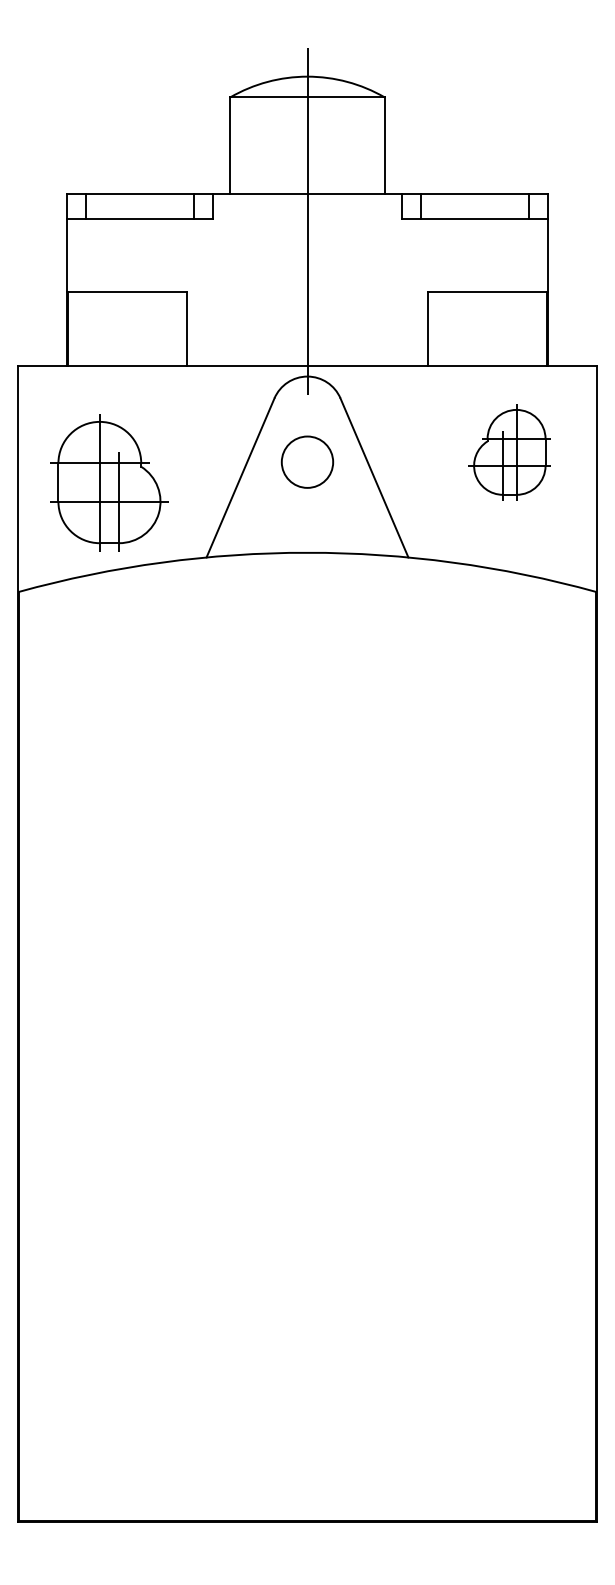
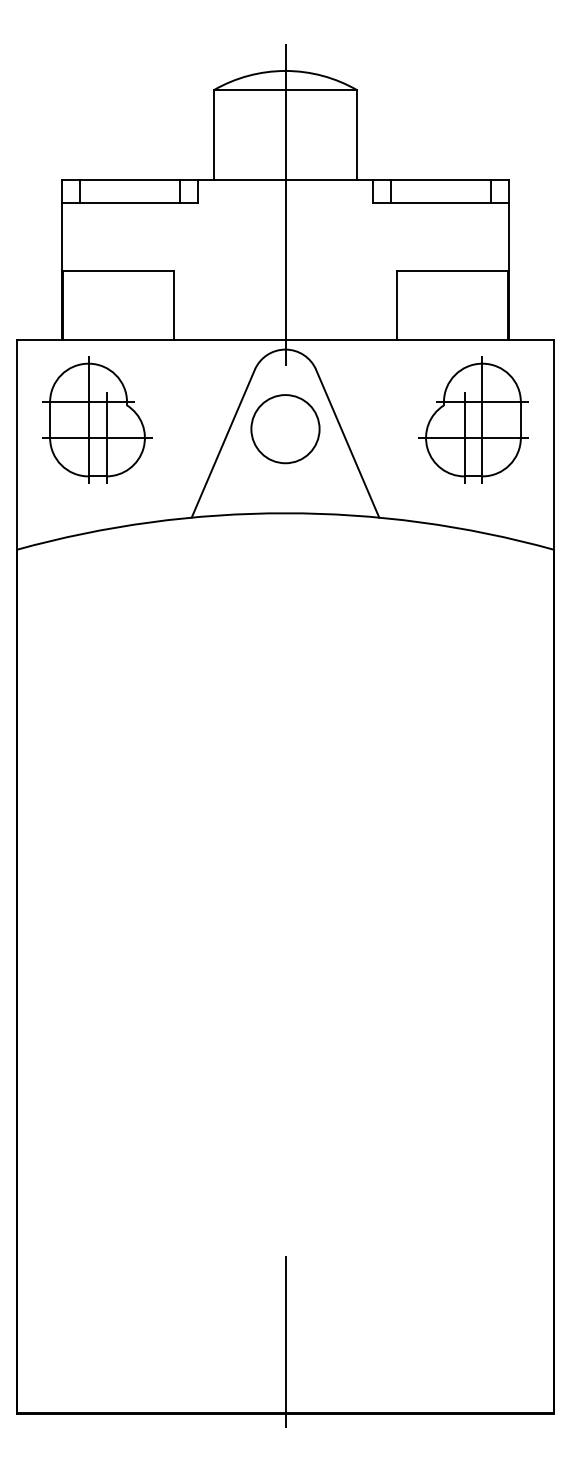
part: (509, 451) -> (473, 419), size x1.43
circle: (307, 462) -> (285, 429), size x1.43
part: (109, 481) -> (97, 419), moved
line: (307, 1444) -> (285, 1341), added

